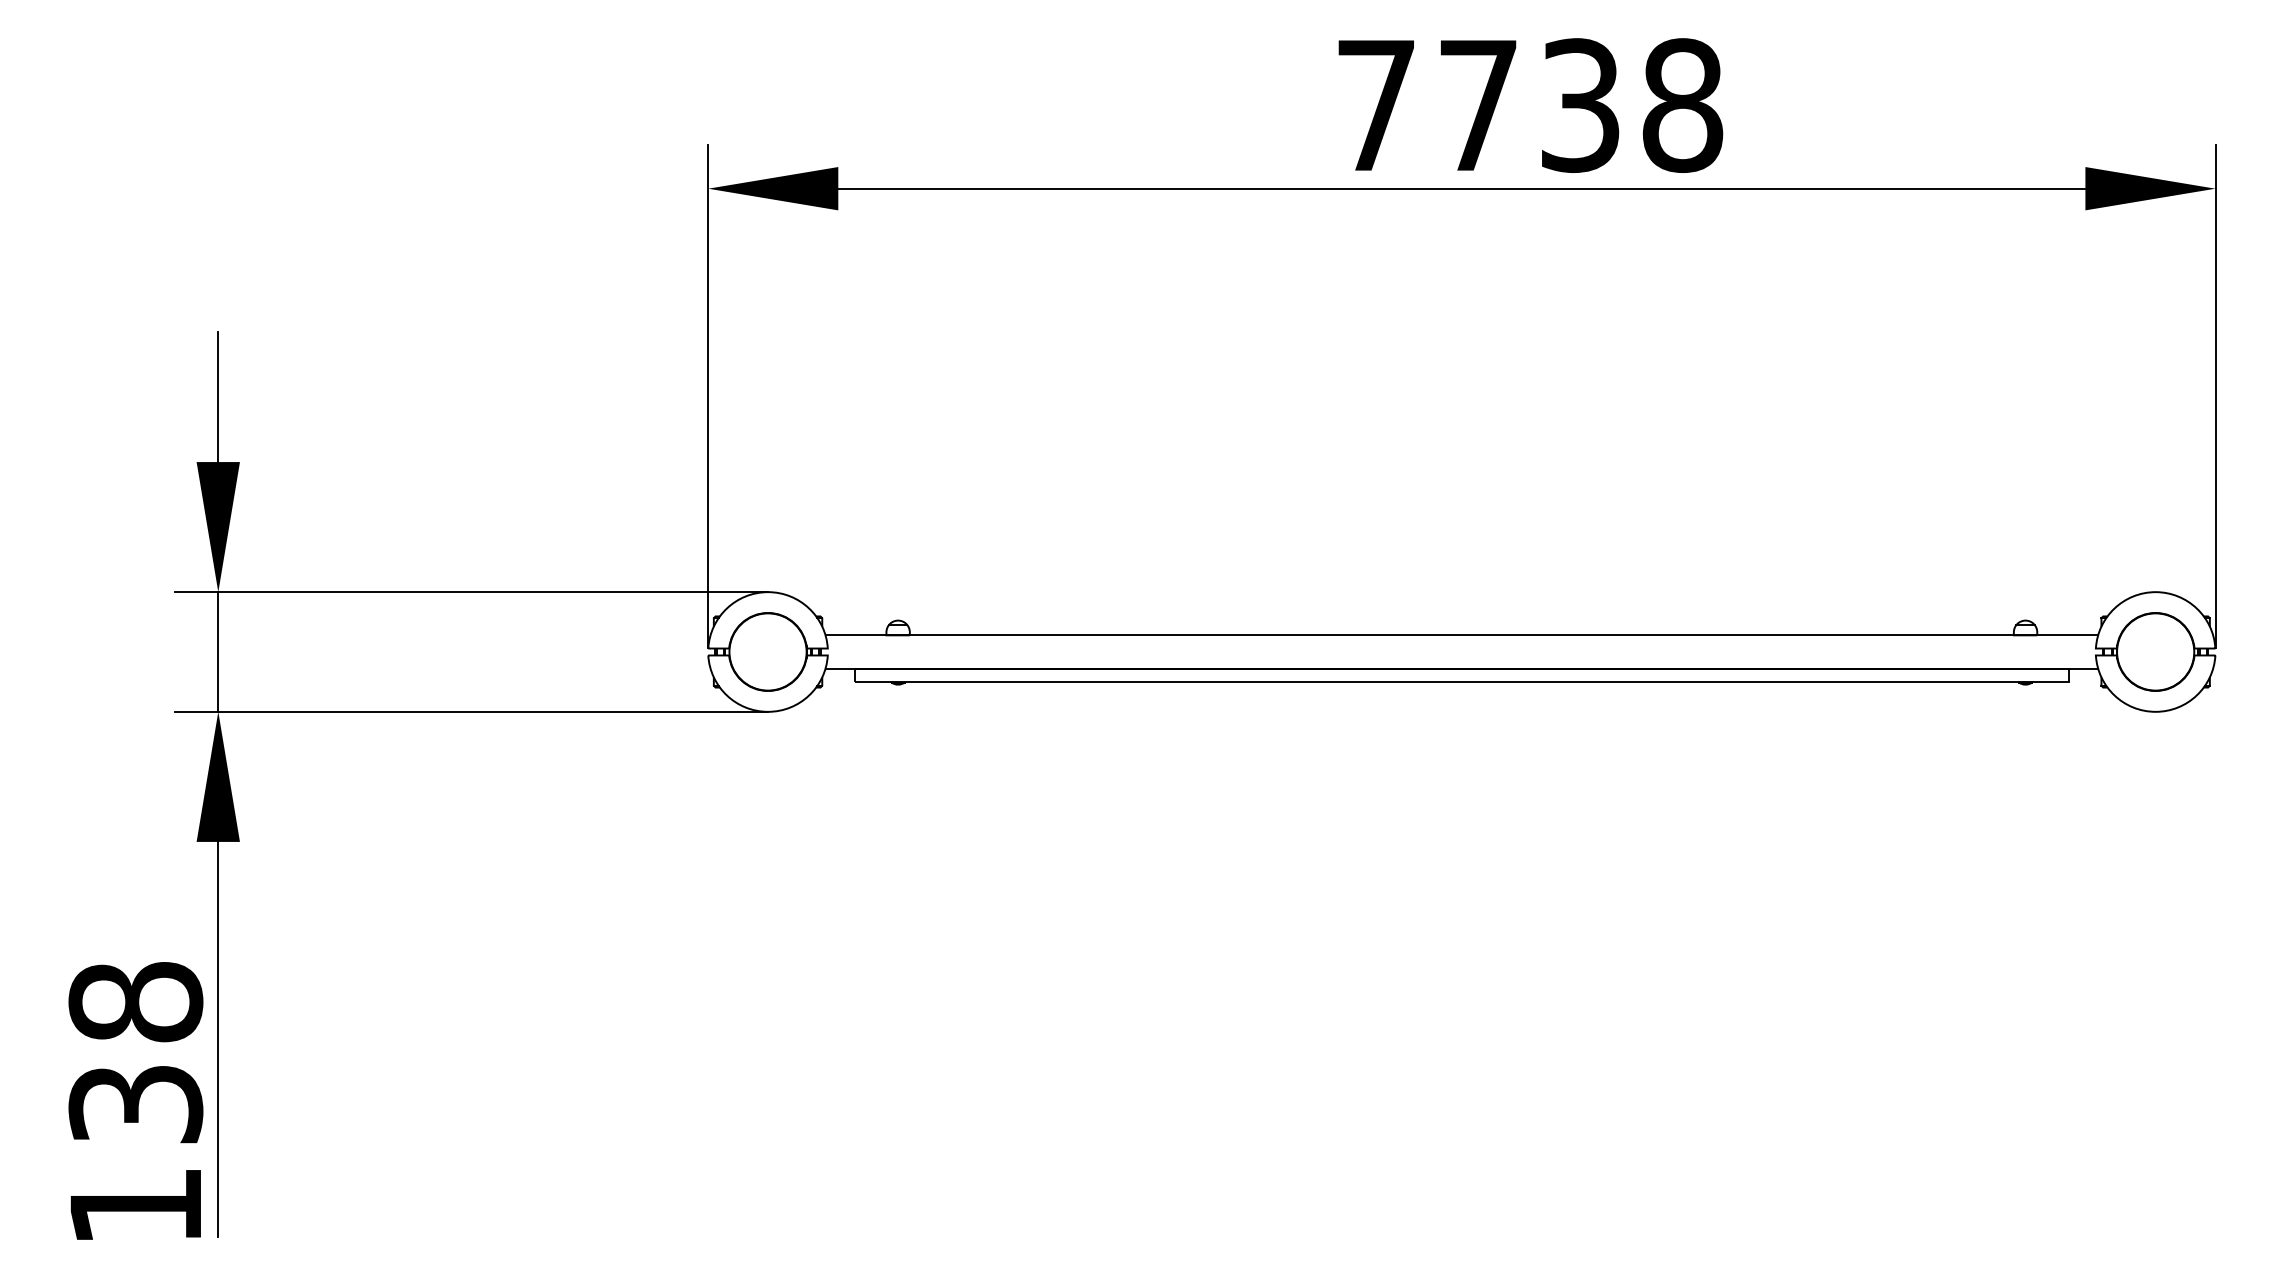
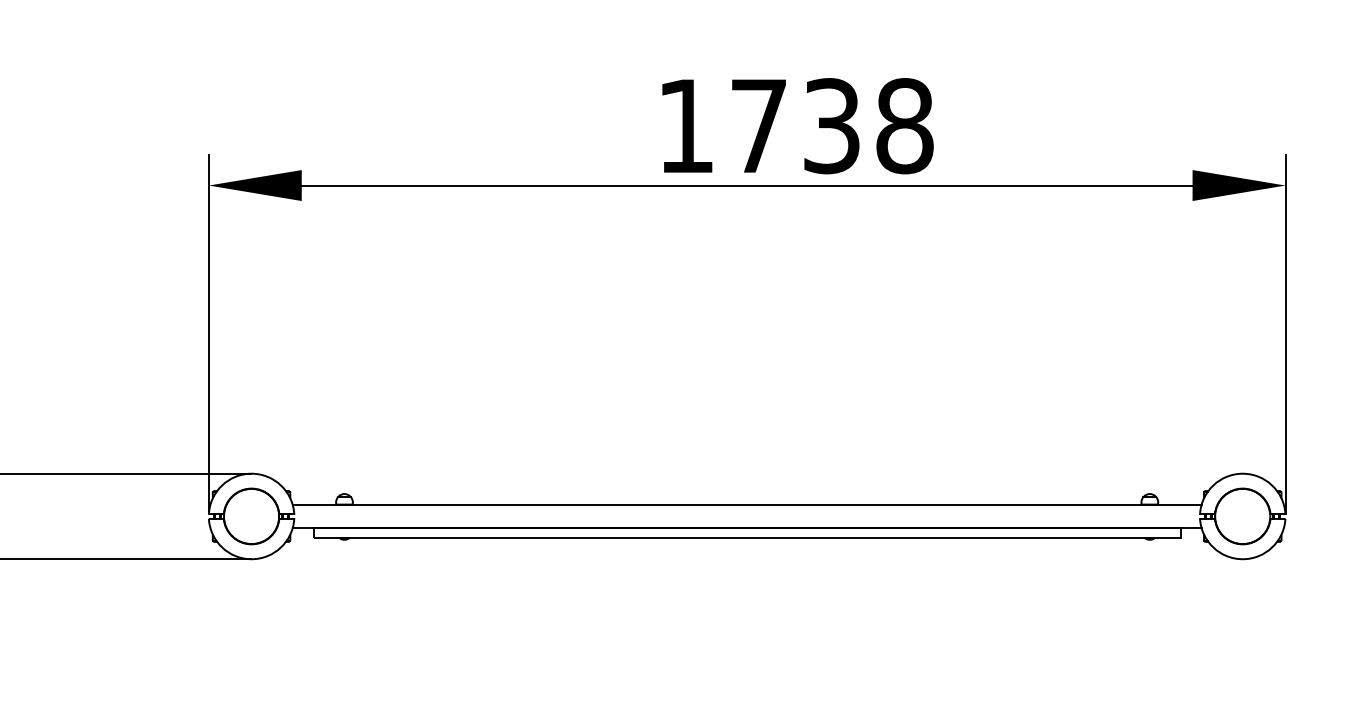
text: (1375, 105) -> (685, 126), 7738 -> 1738

